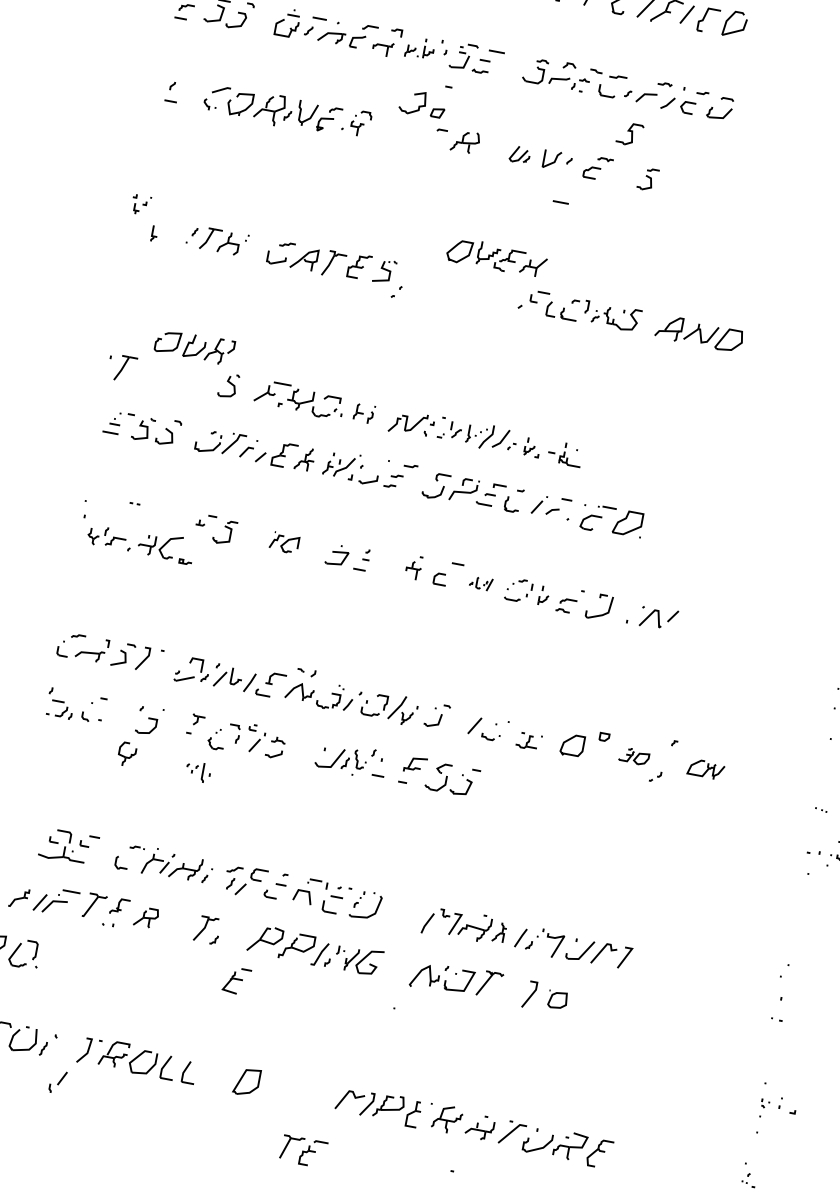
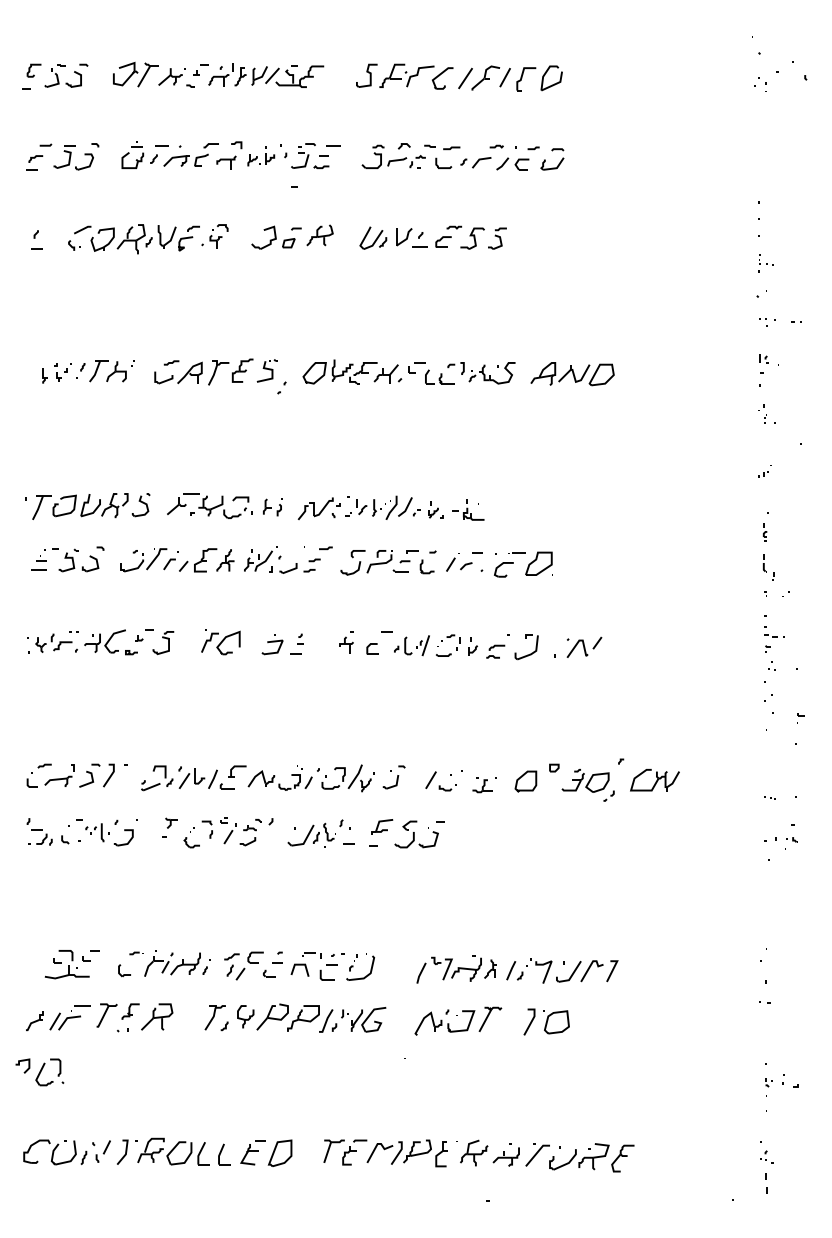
part: (422, 104) -> (273, 237), moved
part: (629, 134) -> (472, 238), moved
part: (520, 154) -> (373, 237), size x1.43
line: (560, 201) -> (419, 246), moved
part: (140, 205) -> (62, 372), moved
part: (496, 256) -> (350, 371), moved
part: (194, 346) -> (90, 505), moved
part: (140, 542) -> (86, 642), moved
part: (284, 542) -> (220, 642), size x1.43
part: (480, 582) -> (411, 645), size x1.67
part: (306, 672) -> (264, 821), moved
part: (126, 754) -> (245, 1016), moved
part: (634, 756) -> (585, 780), size x1.67
part: (705, 769) -> (654, 780), size x1.43
part: (198, 771) -> (97, 832), moved
part: (146, 917) -> (157, 1016), size x1.43
part: (236, 980) -> (252, 1152), moved
part: (557, 1000) -> (556, 1022), size x1.43
part: (57, 1081) -> (102, 1151), moved
part: (303, 1151) -> (345, 1152), moved

